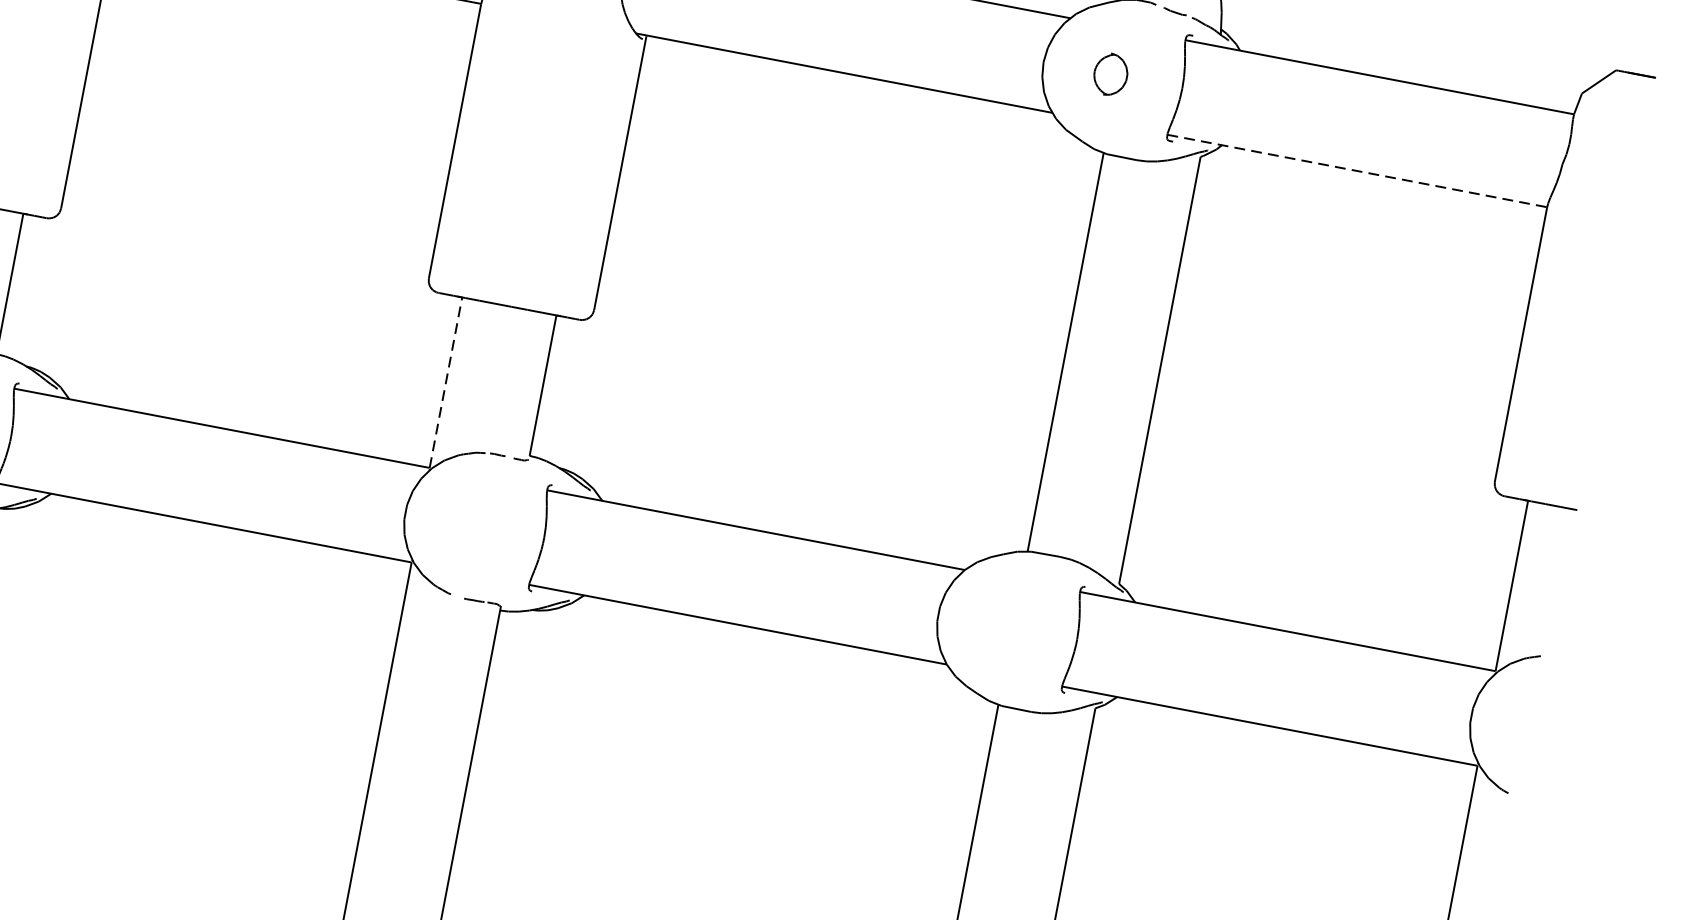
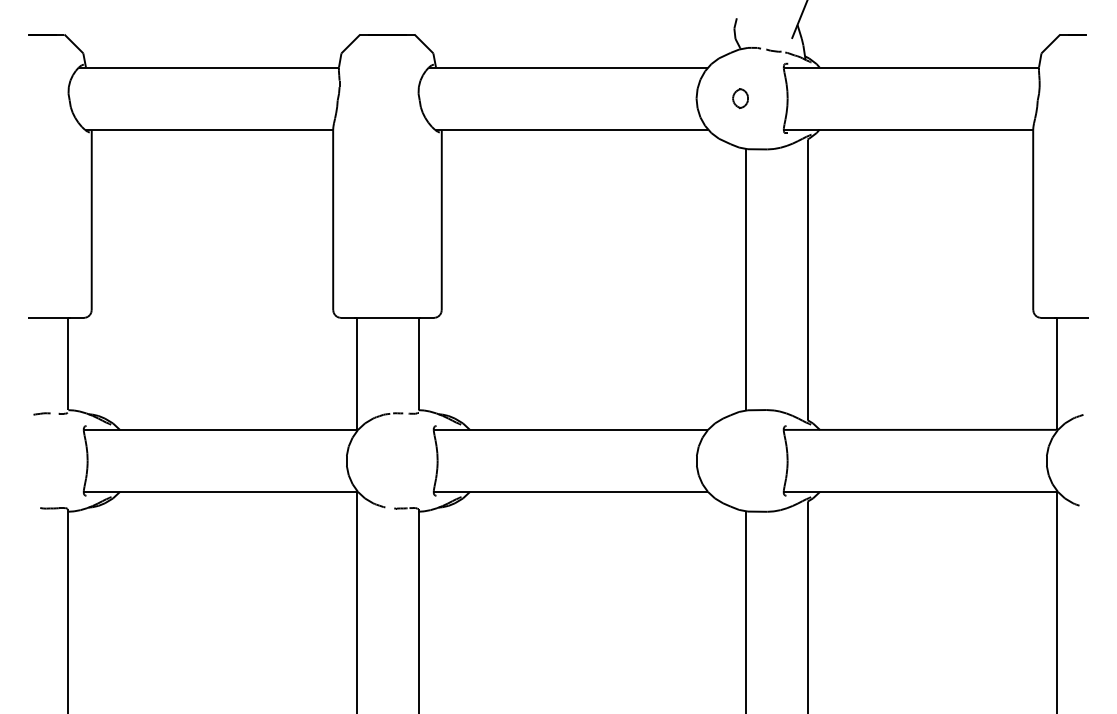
part: (1110, 74) -> (740, 98), size x0.71
line: (1357, 170) -> (908, 129), dashed -> solid
line: (445, 382) -> (356, 373), dashed -> solid

